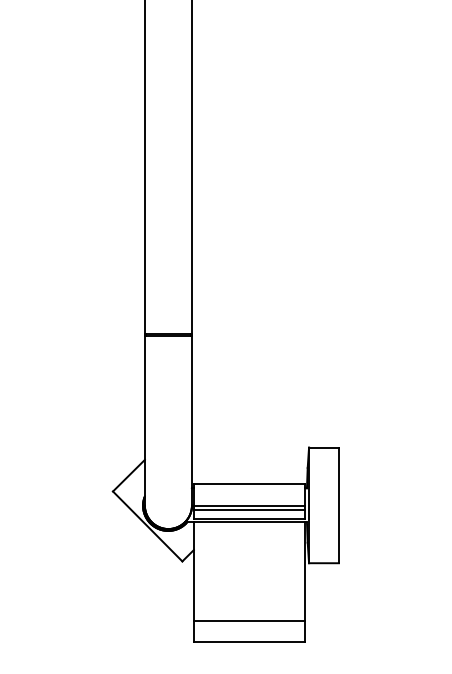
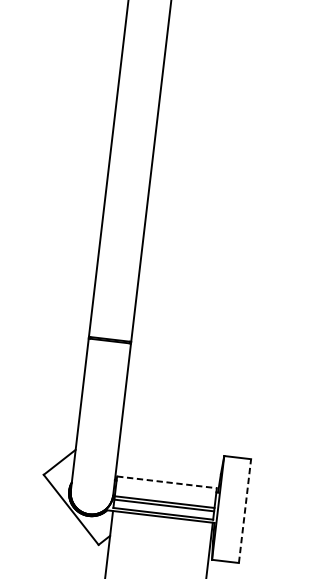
line: (249, 483) -> (167, 482), solid -> dashed
line: (338, 505) -> (244, 511), solid -> dashed

